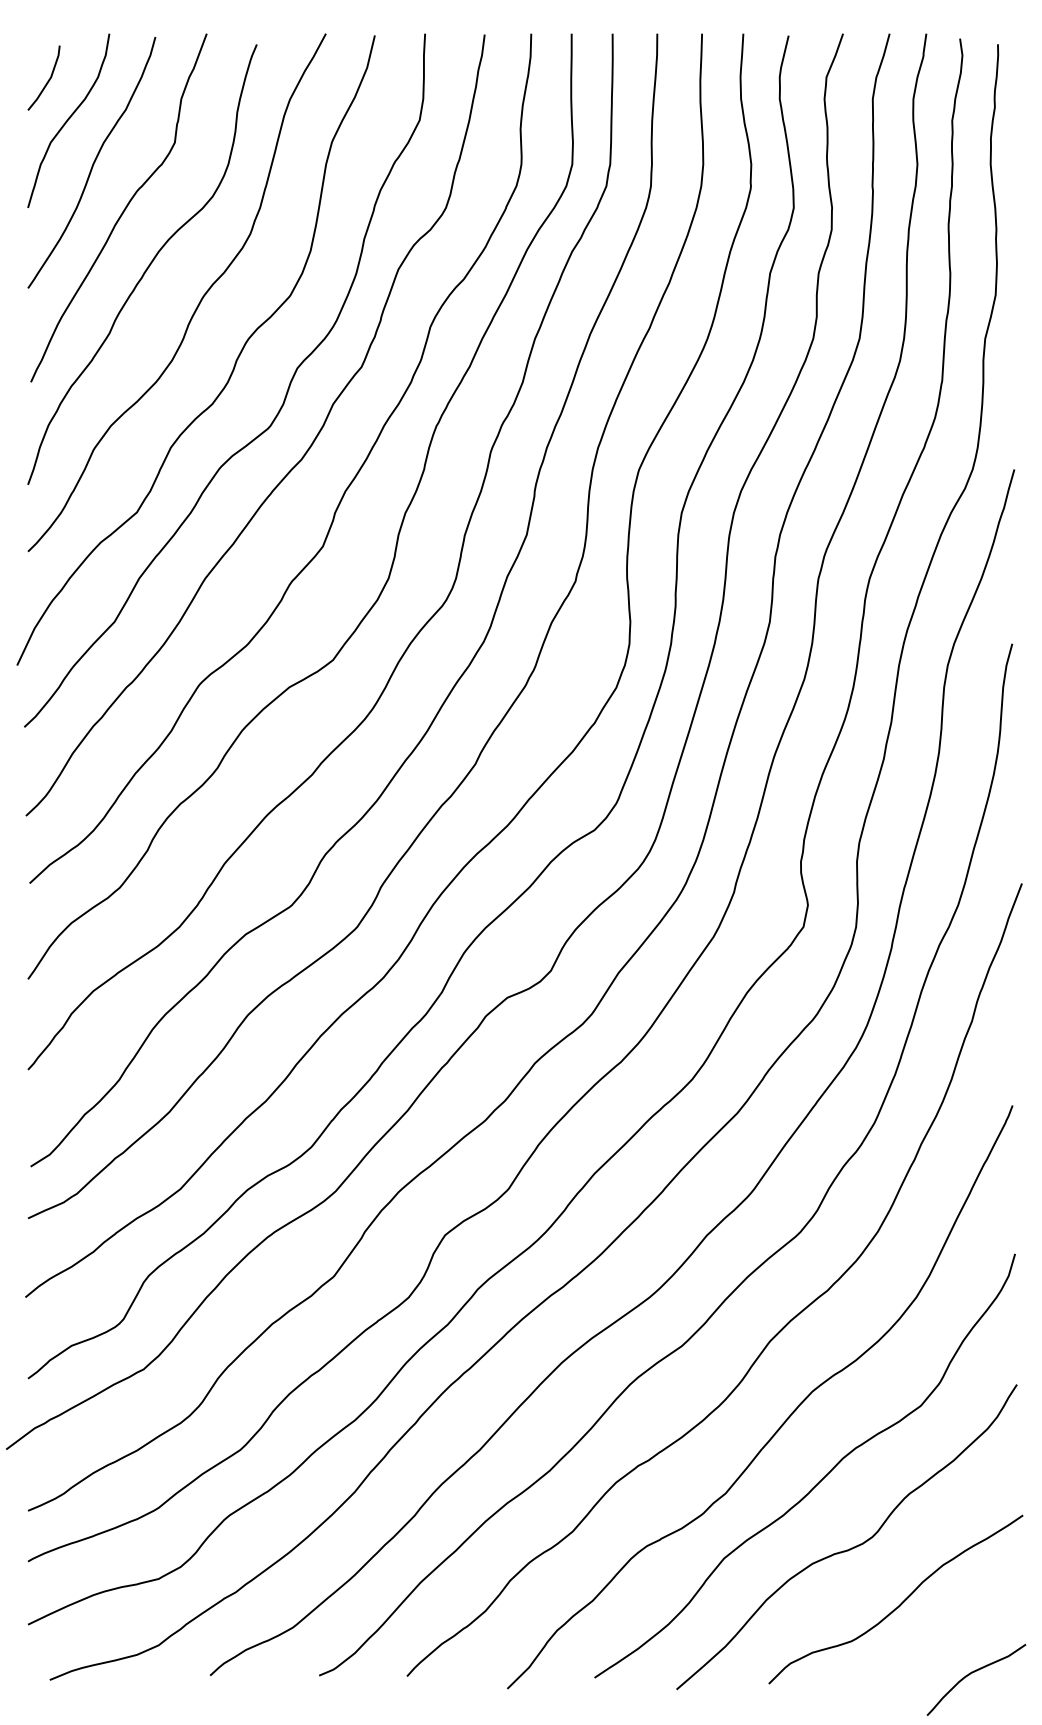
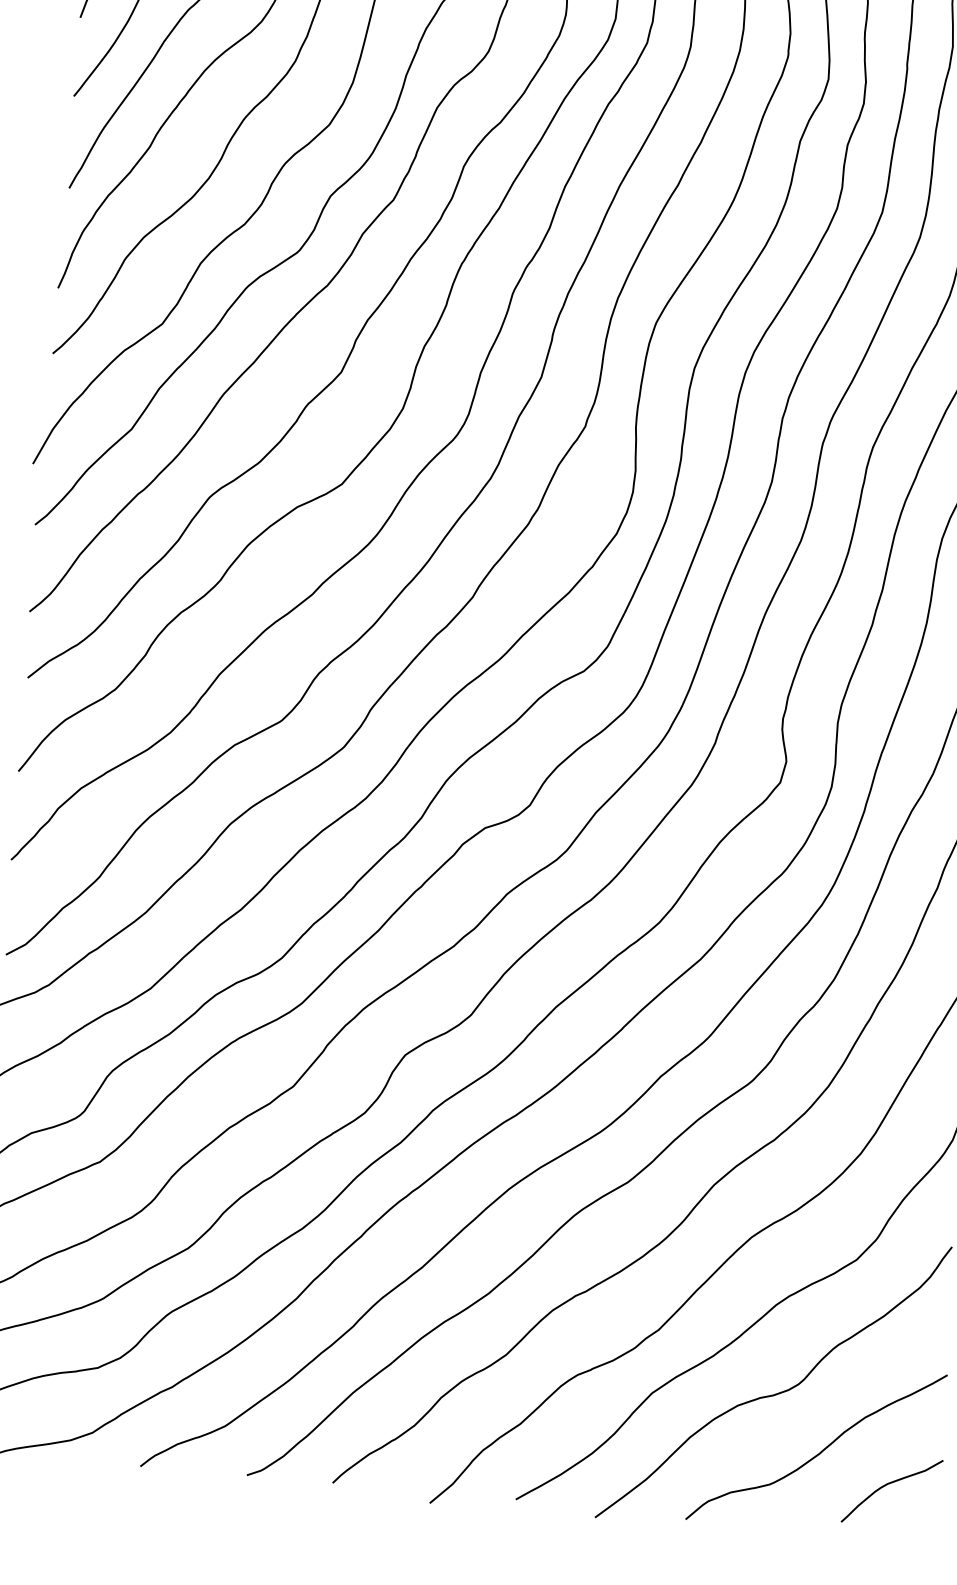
curve: (972, 1673) -> (888, 1484), moved

